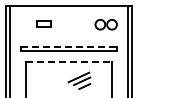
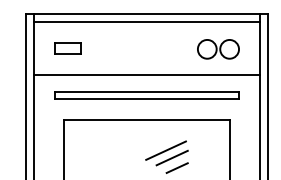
line: (68, 10) -> (146, 22), added
part: (43, 23) -> (67, 46), moved
line: (68, 38) -> (146, 75), added
line: (69, 46) -> (147, 91), dashed -> solid
line: (69, 61) -> (147, 119), dashed -> solid

